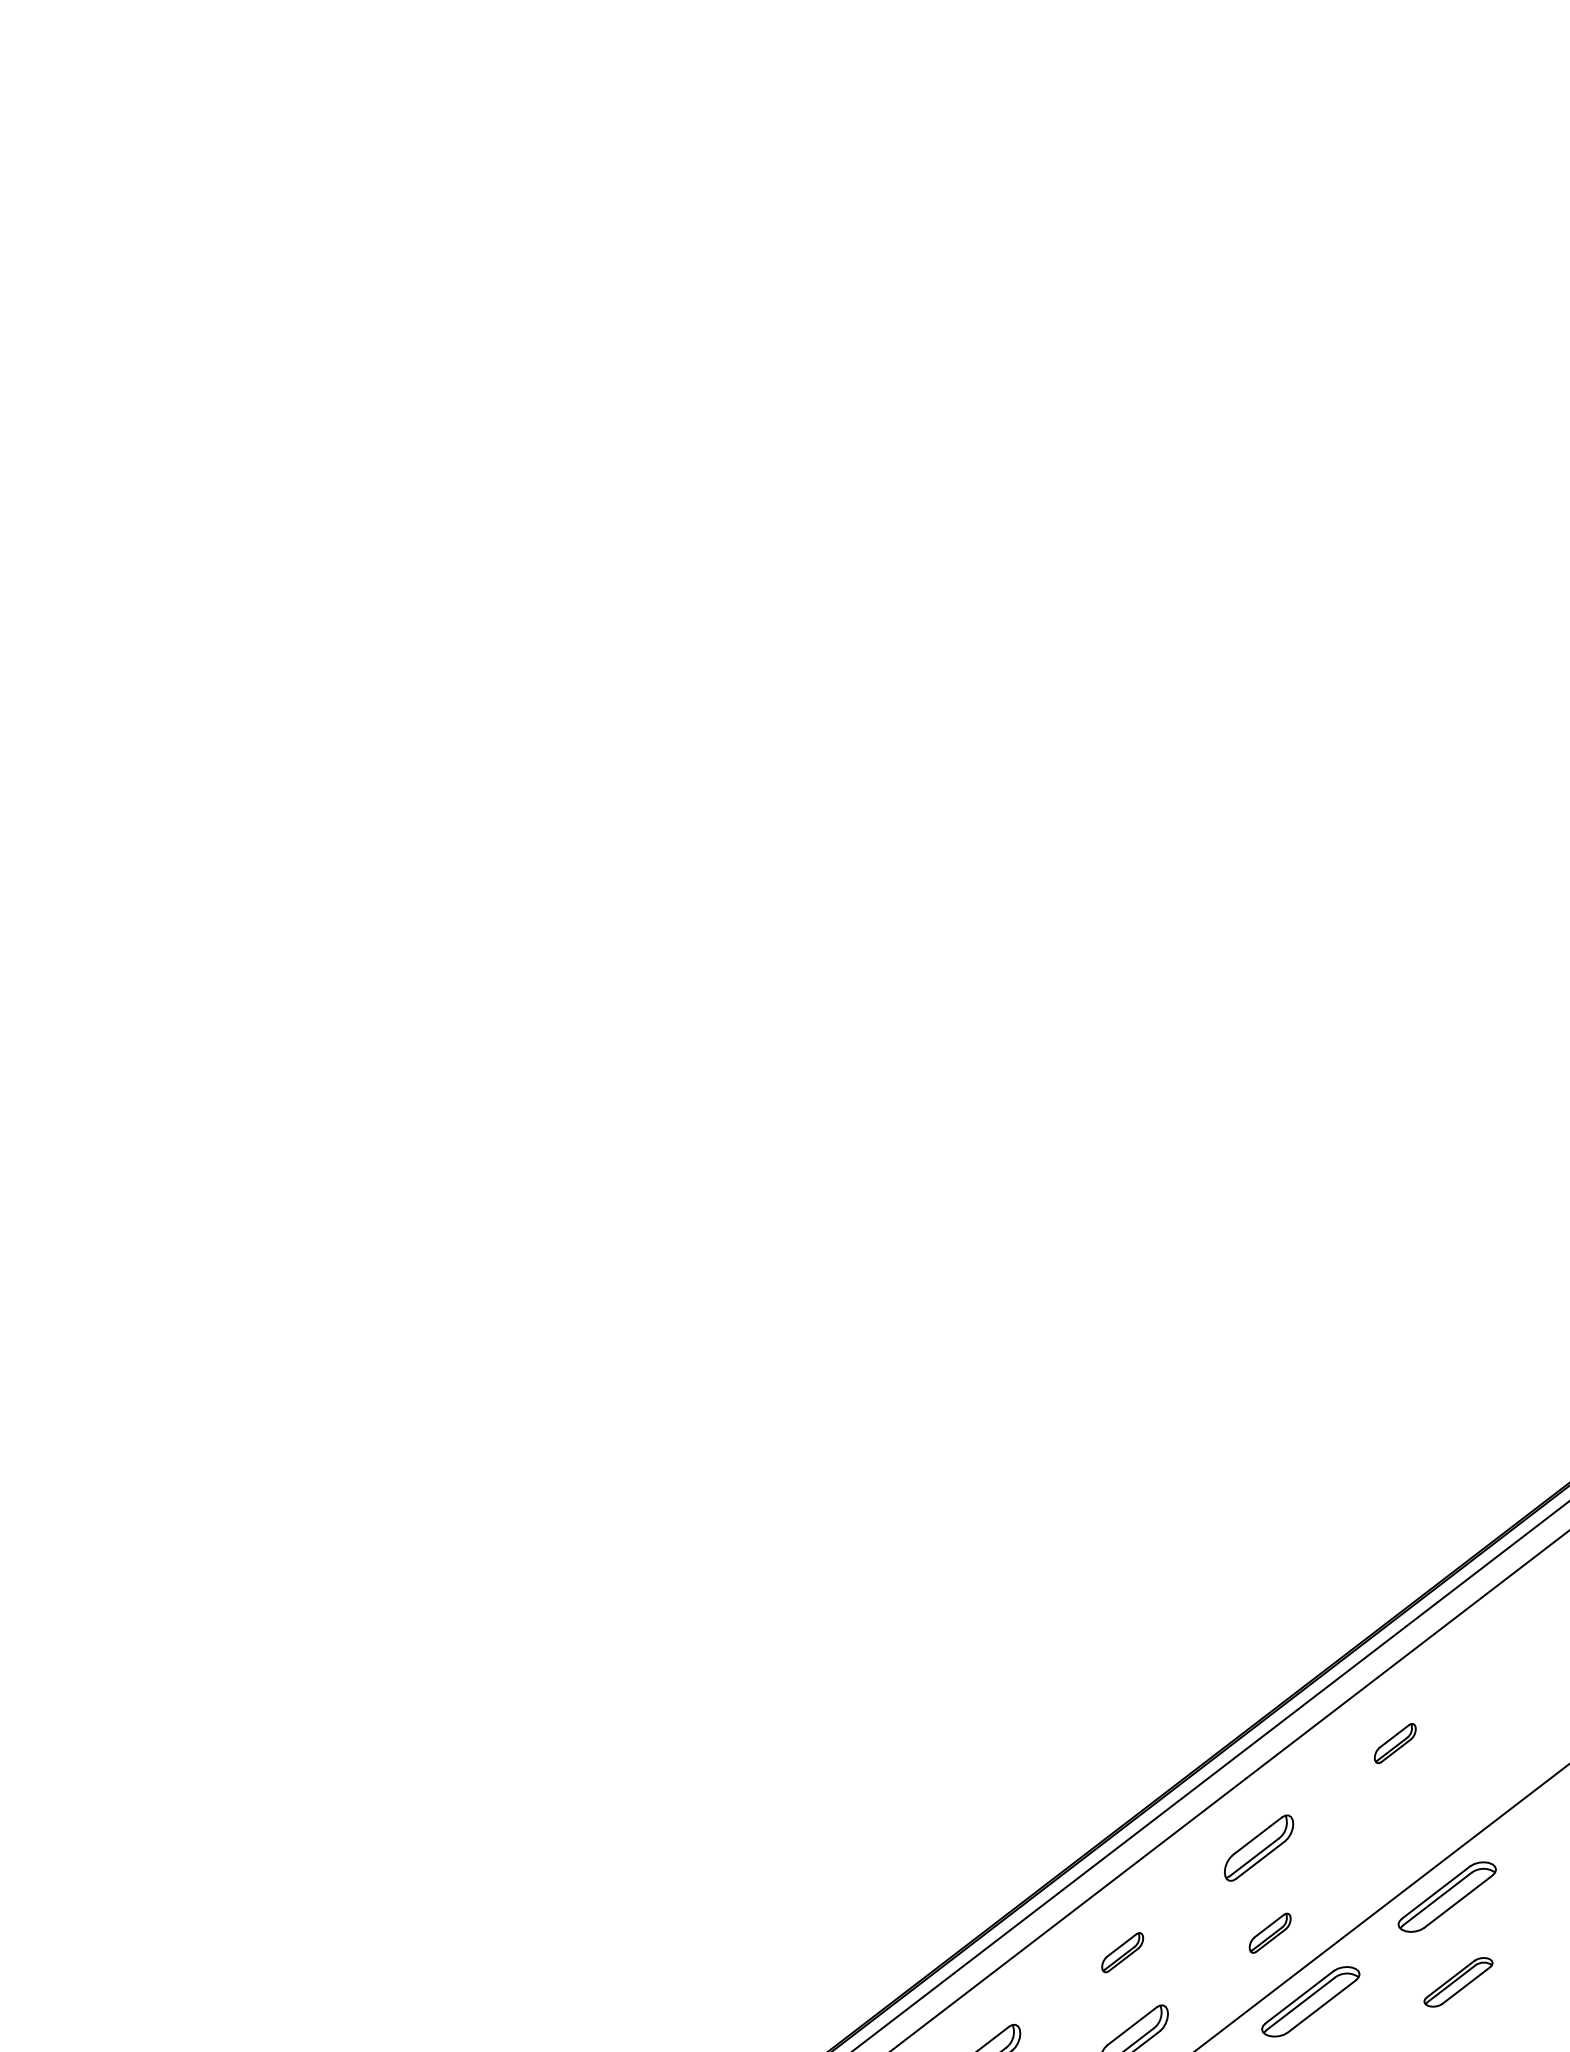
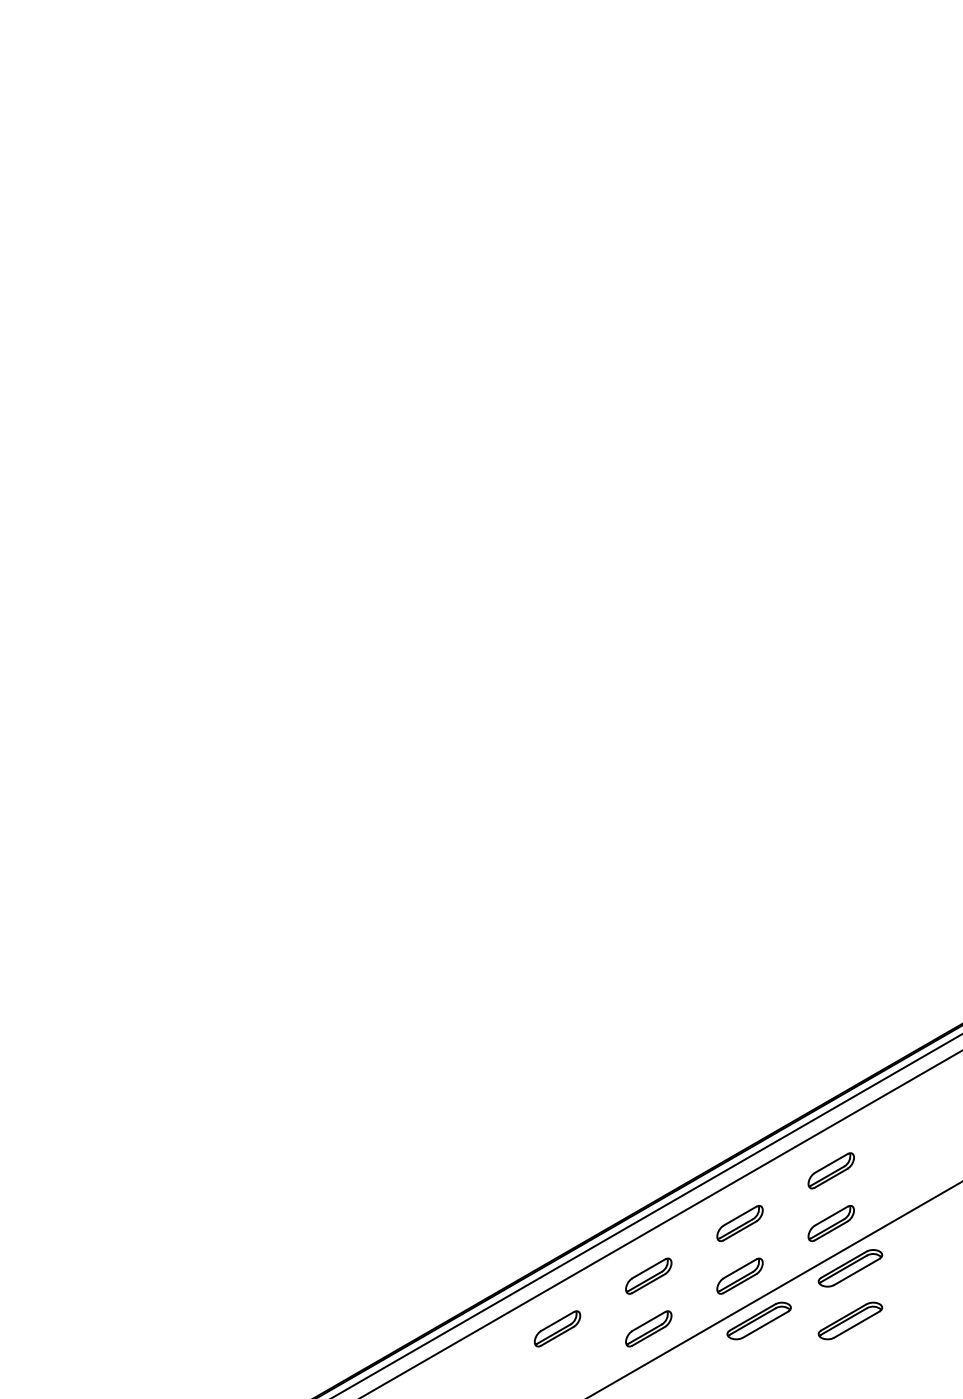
part: (1394, 1743) -> (830, 1170), size x1.67
part: (1405, 1828) -> (830, 1223), added
part: (1269, 1932) -> (739, 1275), size x1.67
part: (1121, 1951) -> (648, 1275), size x1.67
part: (1458, 1981) -> (850, 1320), size x1.43

